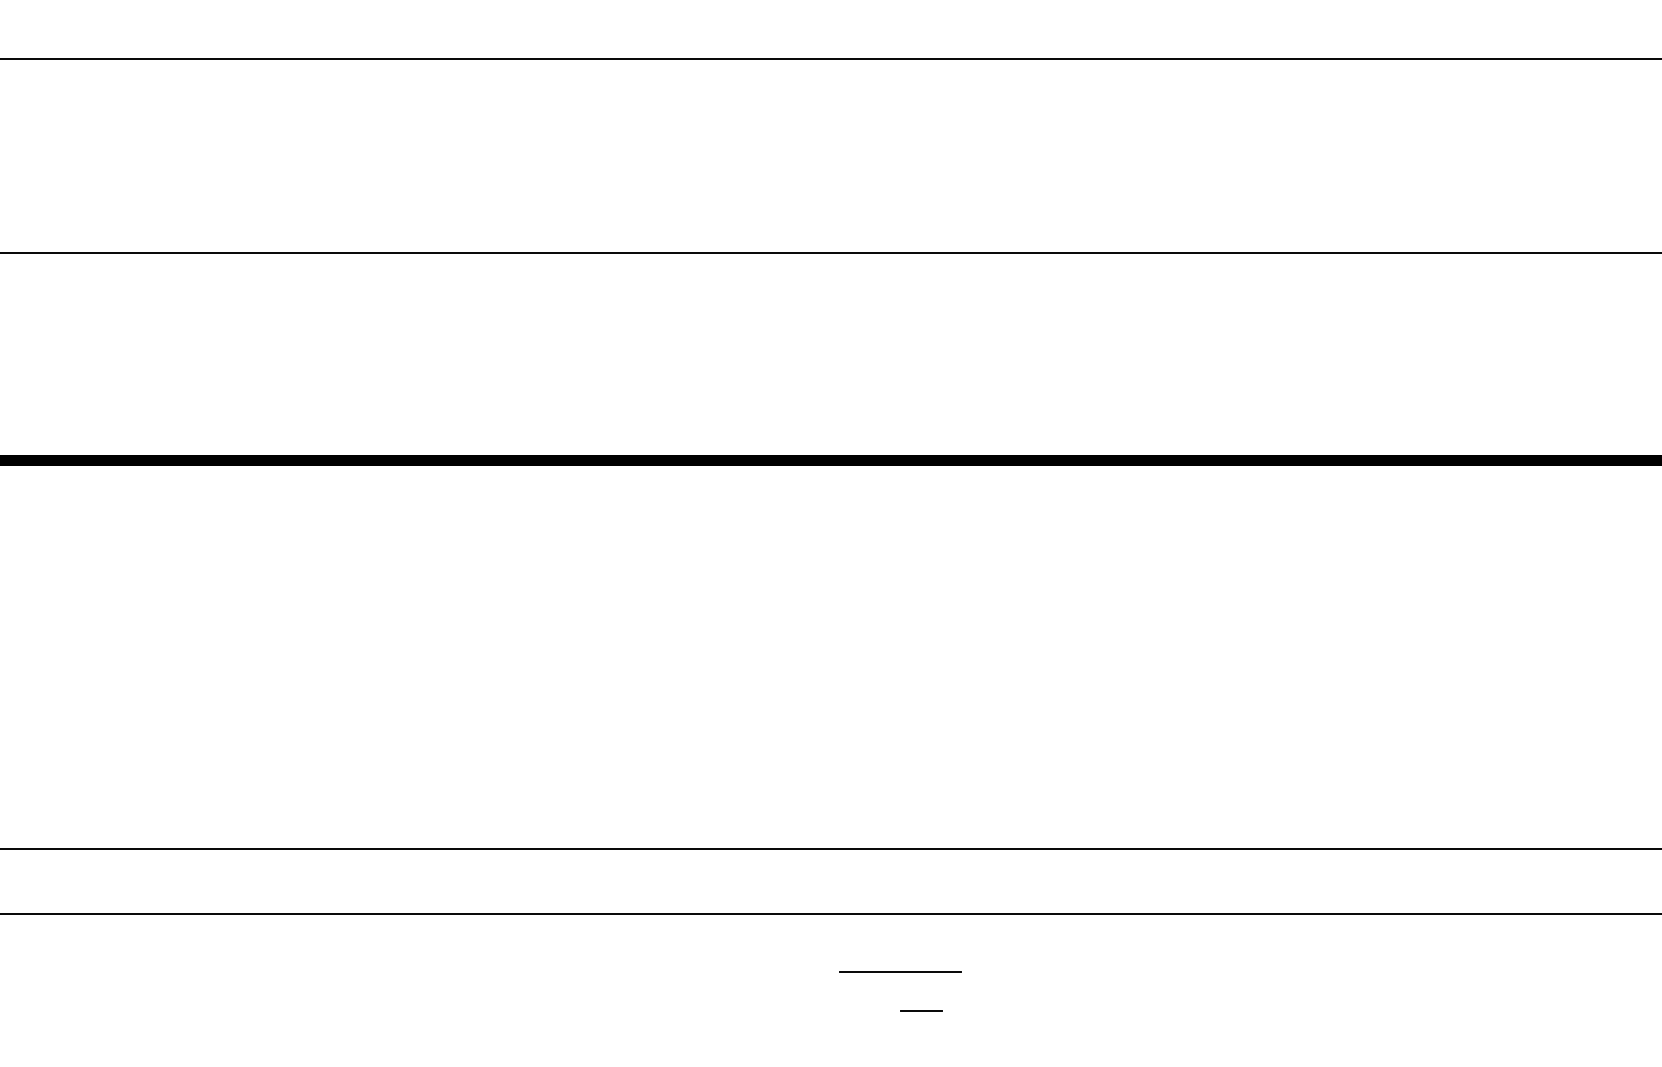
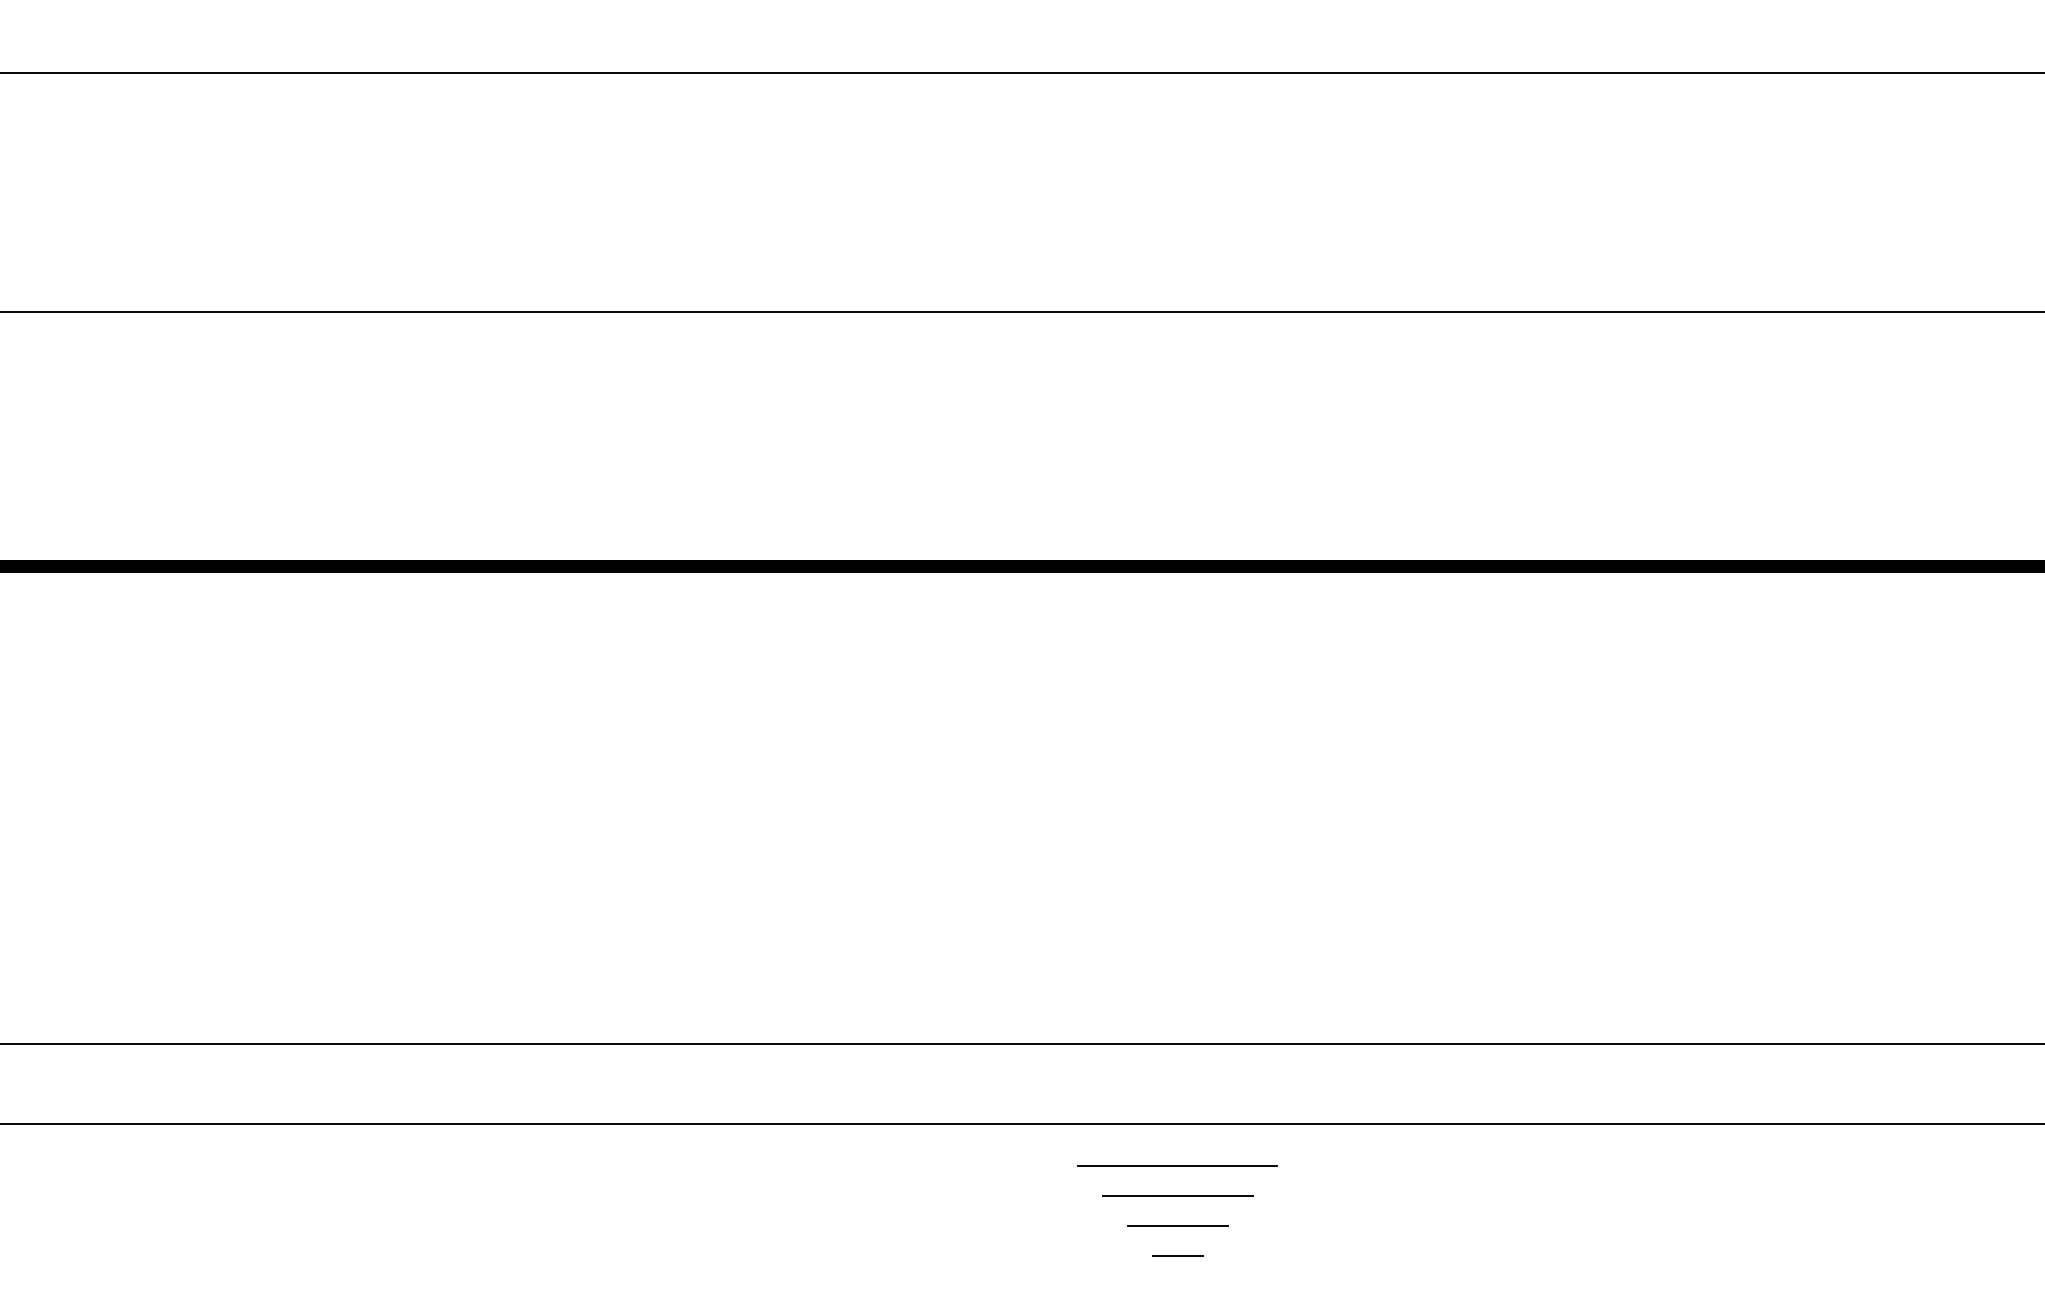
line: (956, 947) -> (1177, 1165), added
line: (900, 971) -> (1177, 1195), moved
line: (956, 996) -> (1177, 1226), added
line: (921, 1010) -> (1177, 1255), moved

